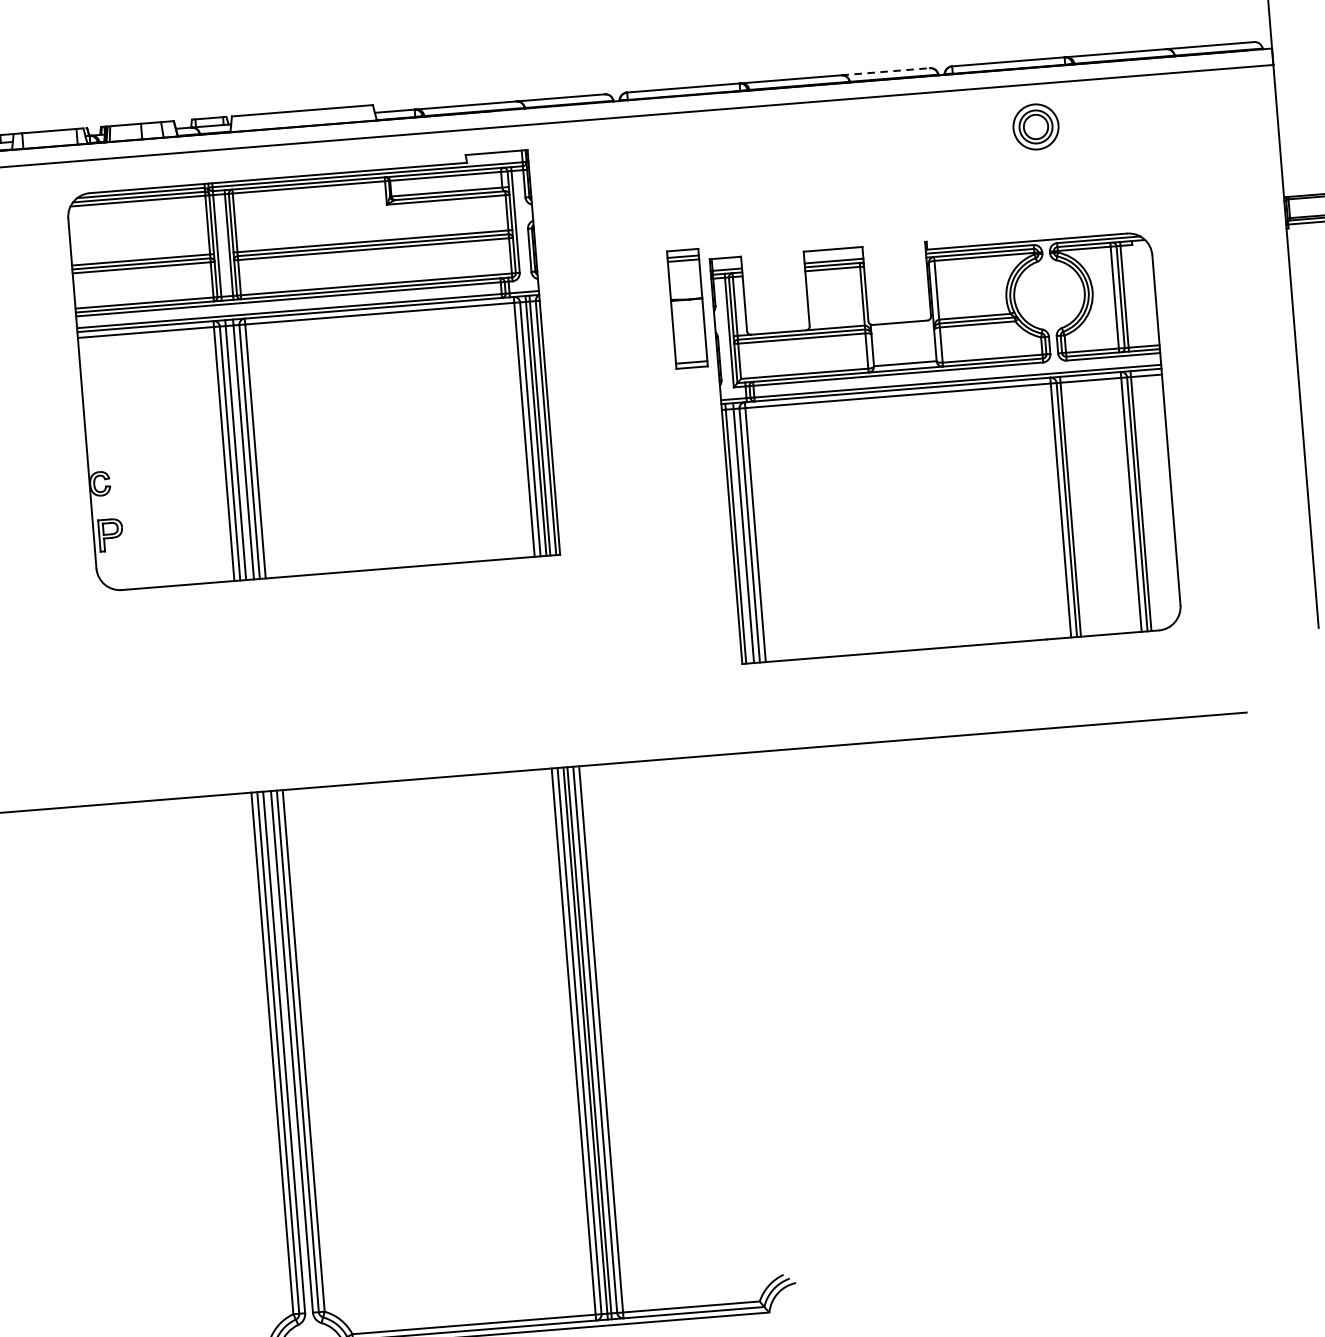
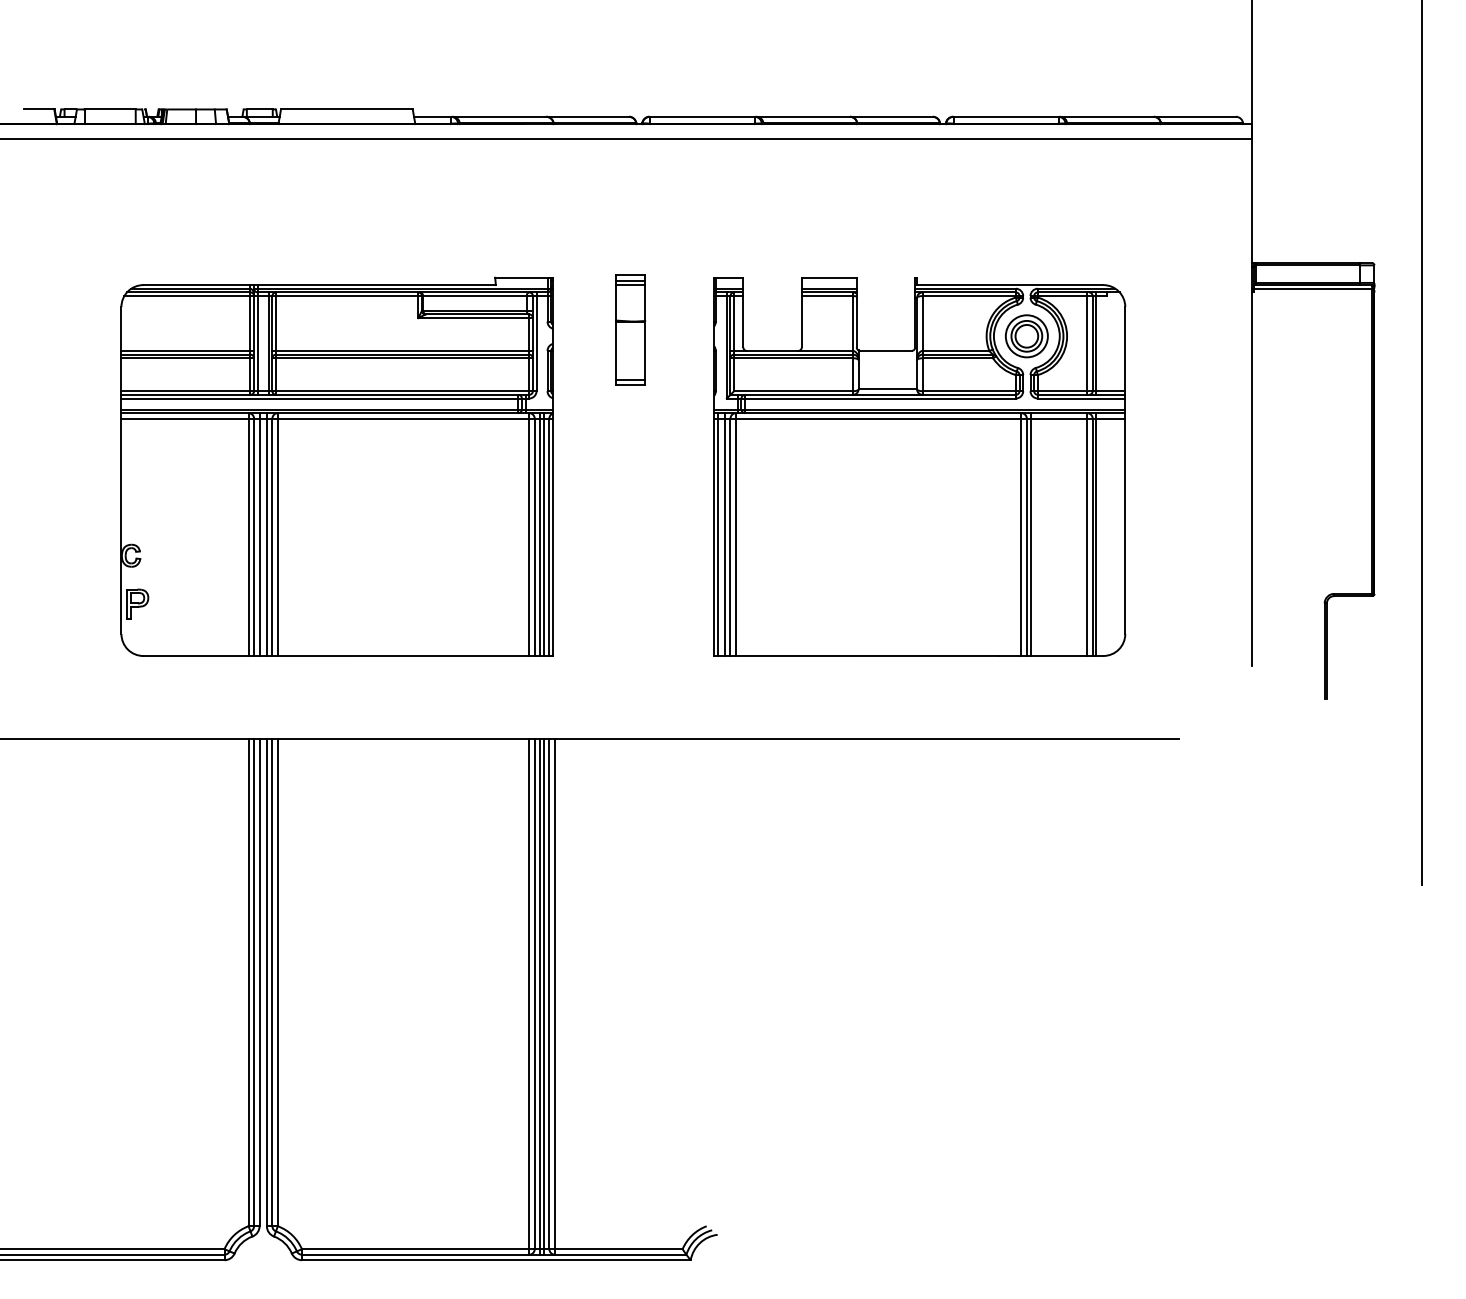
line: (885, 71) -> (891, 116), dashed -> solid
part: (1035, 127) -> (1026, 336), moved
part: (687, 308) -> (630, 329), moved
part: (312, 370) -> (336, 466), moved

